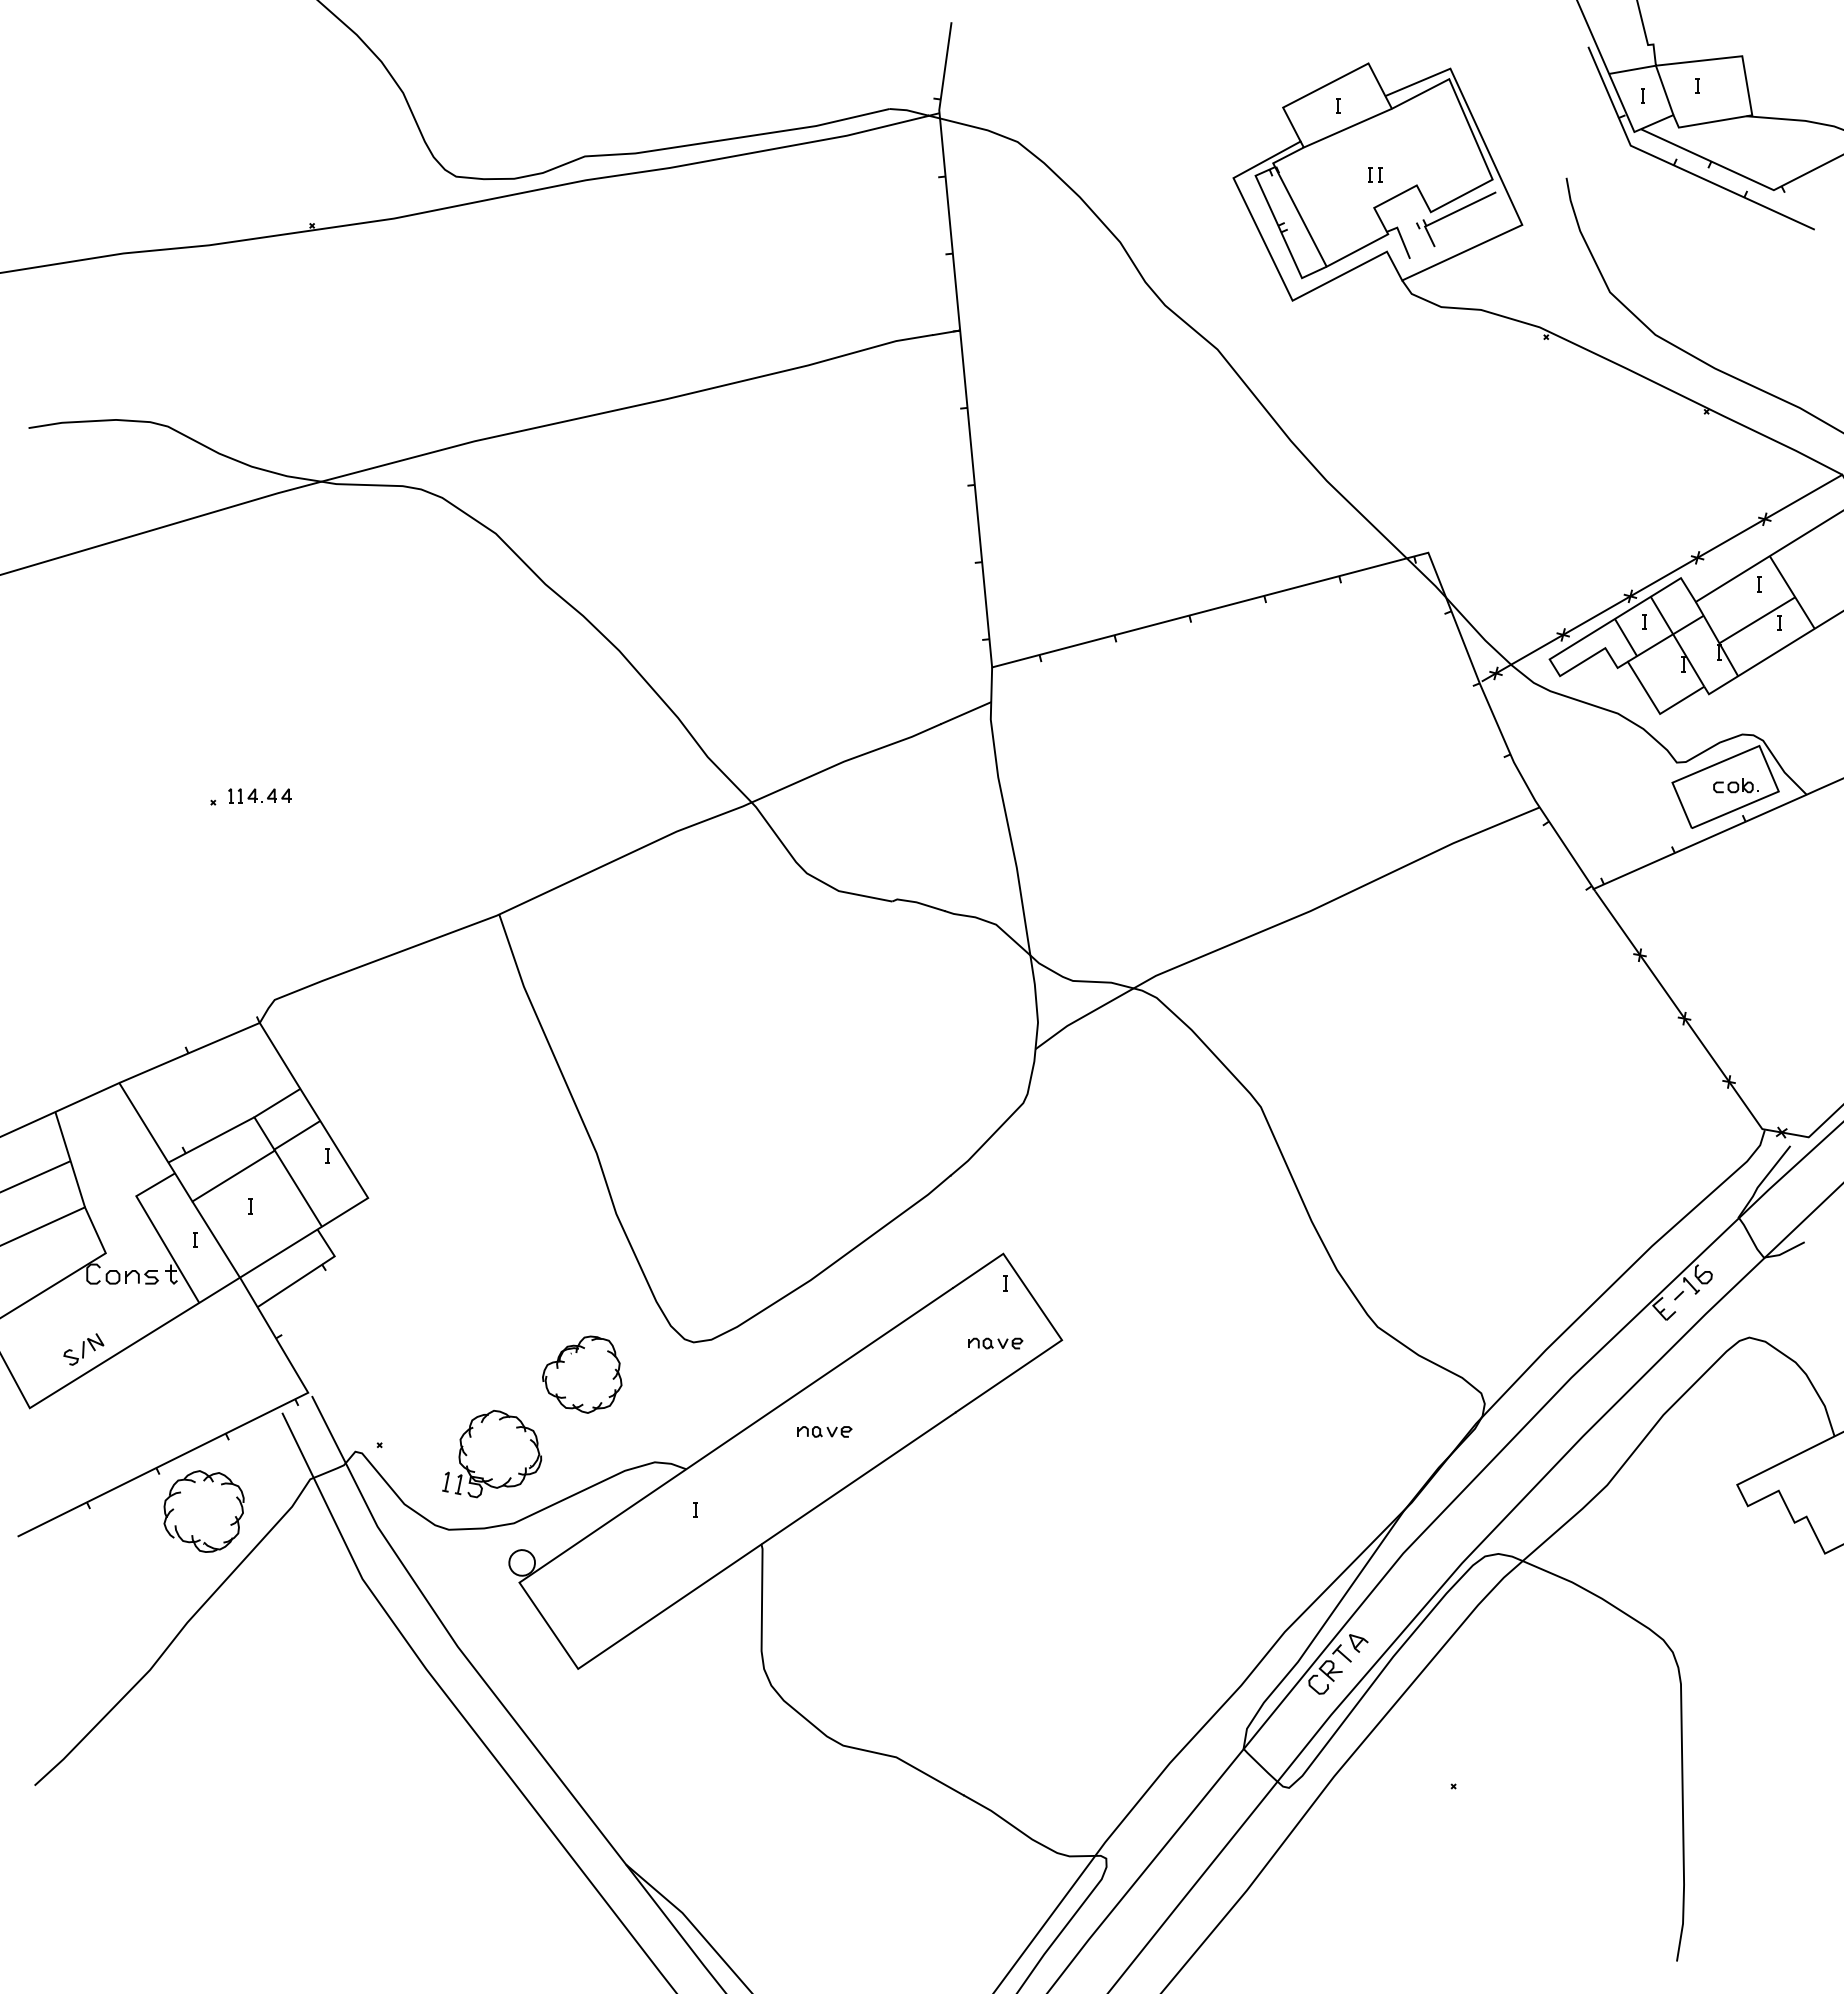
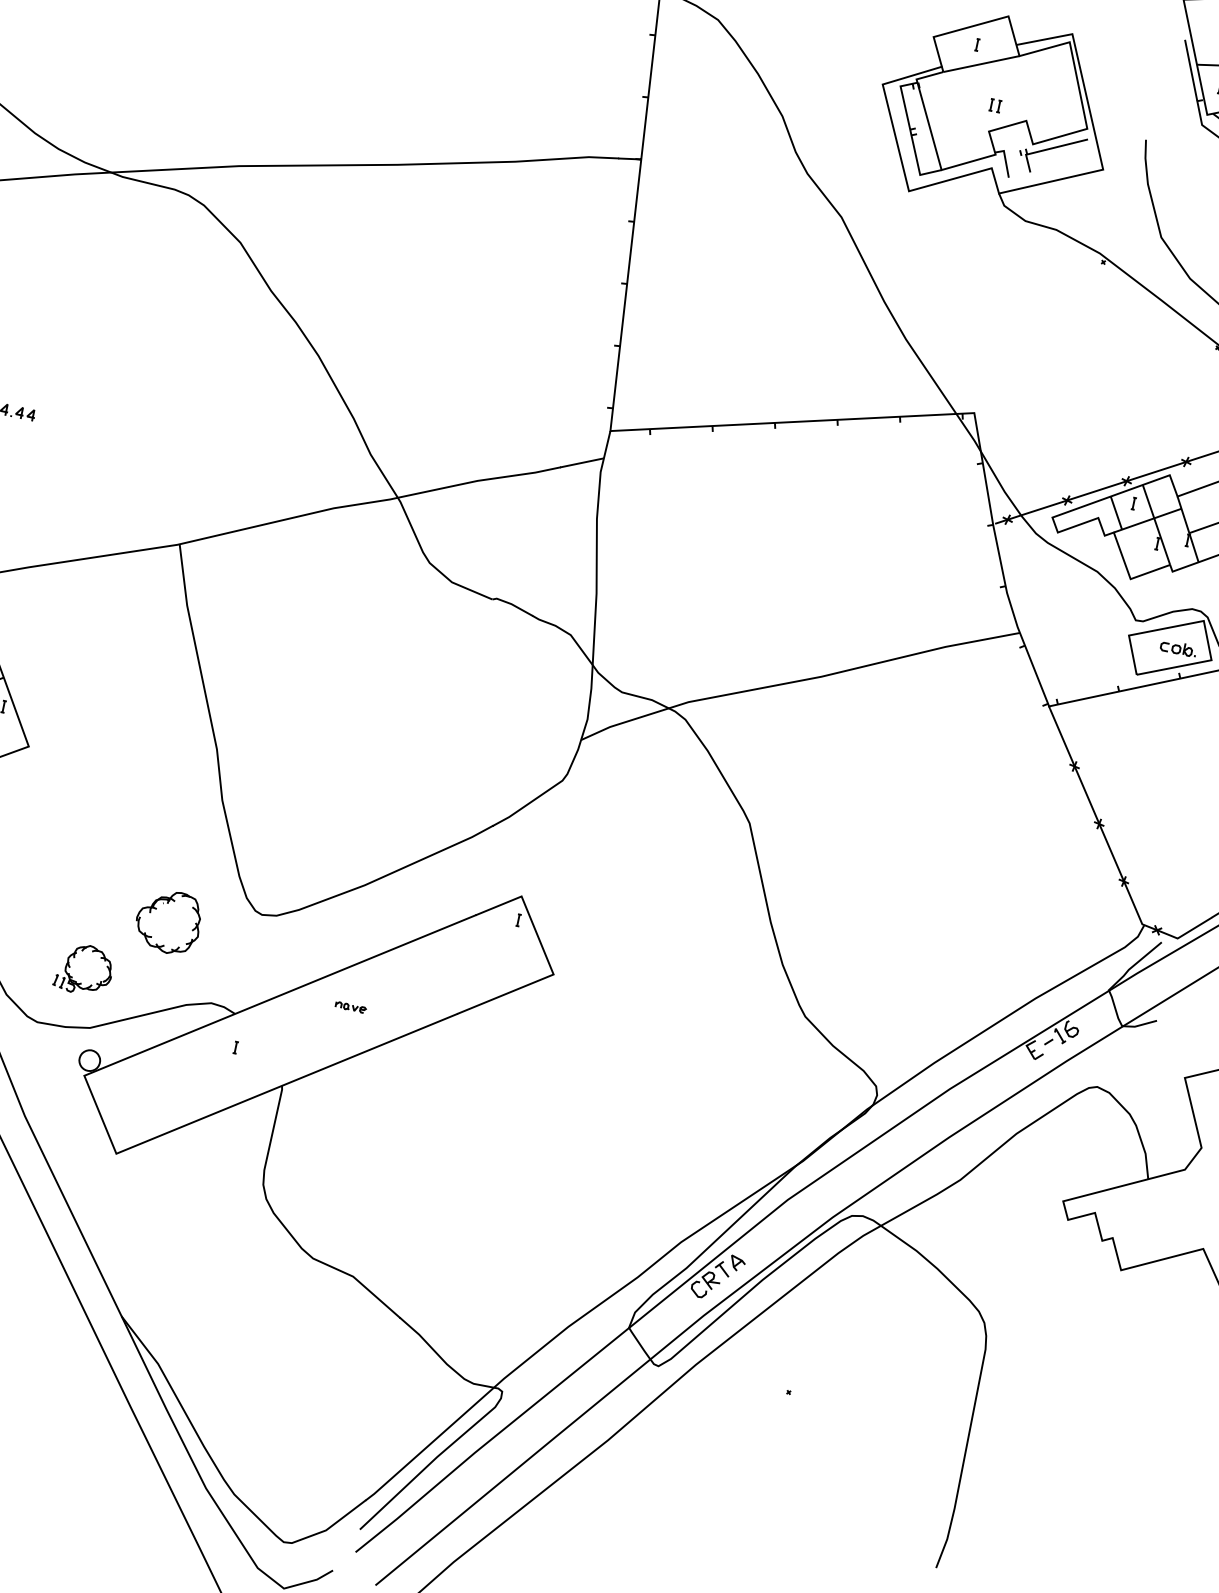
part: (995, 1343) -> (500, 966), removed
part: (824, 1431) -> (350, 1007), size x0.7
part: (492, 1454) -> (84, 969), size x0.7

